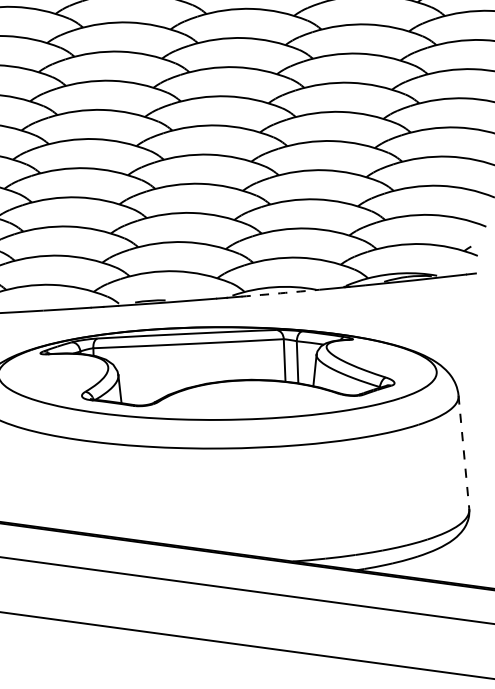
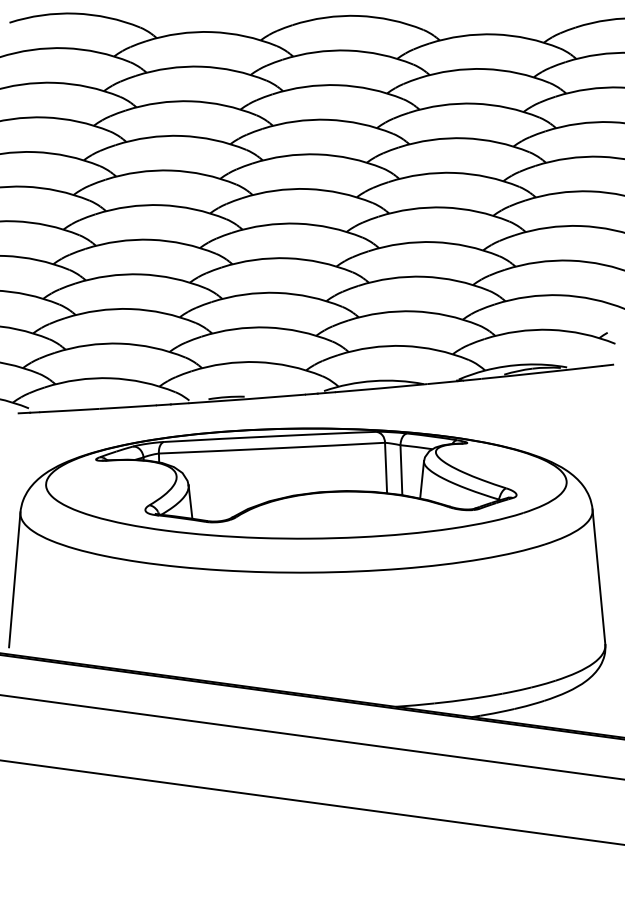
arc: (280, 293) -> (381, 388), dashed -> solid
line: (463, 451) -> (598, 576), dashed -> solid

